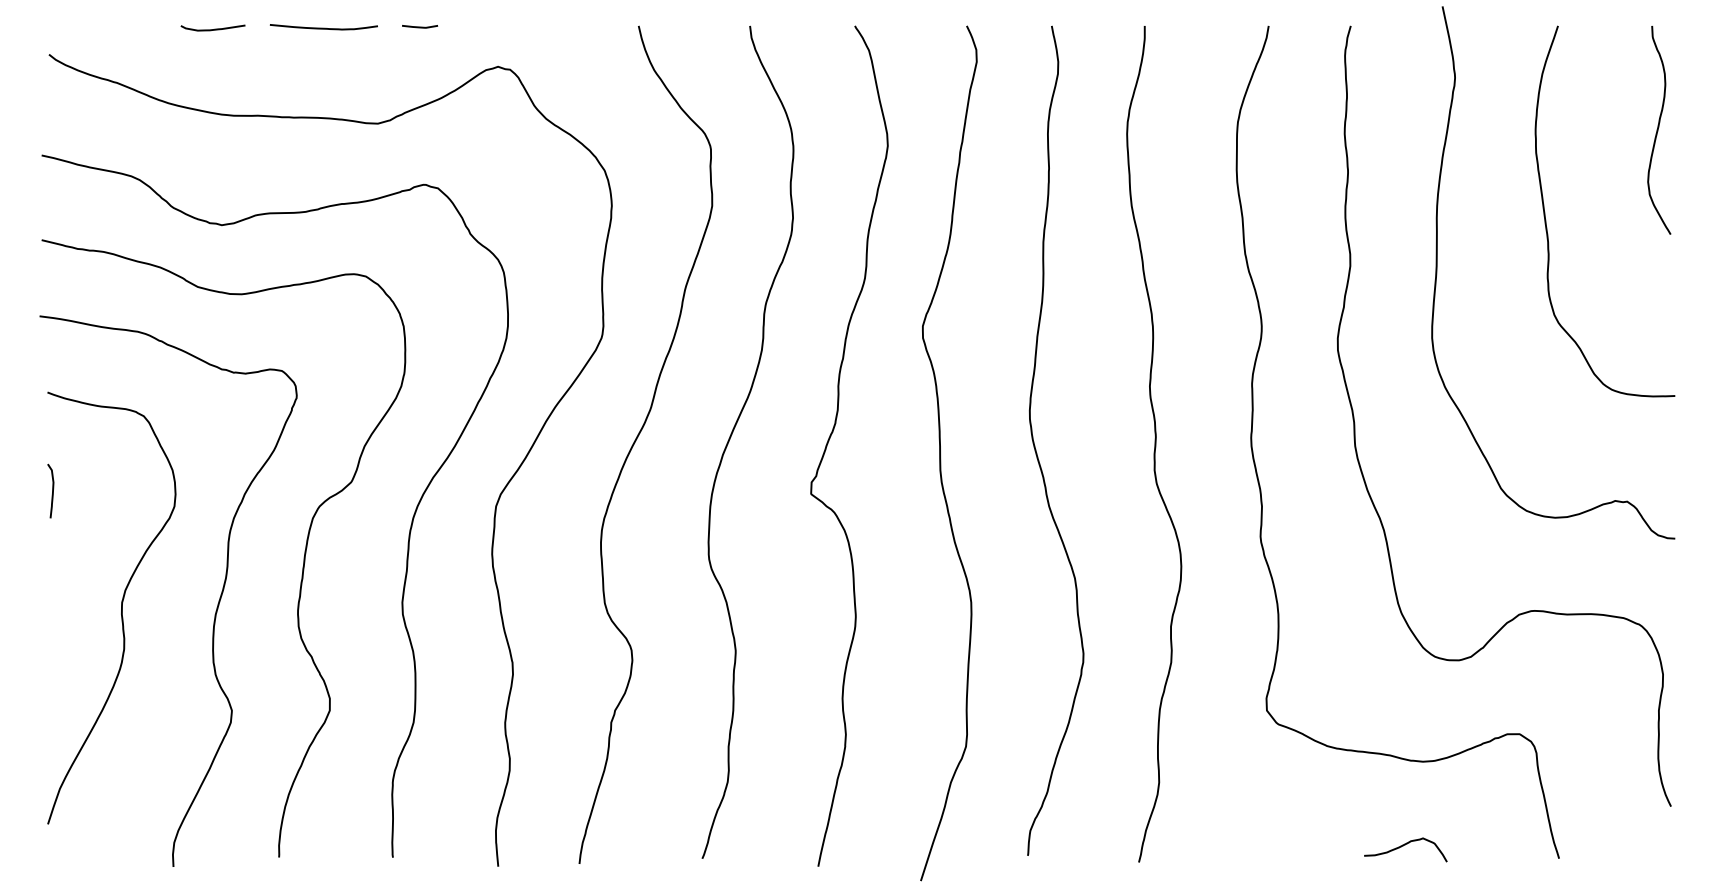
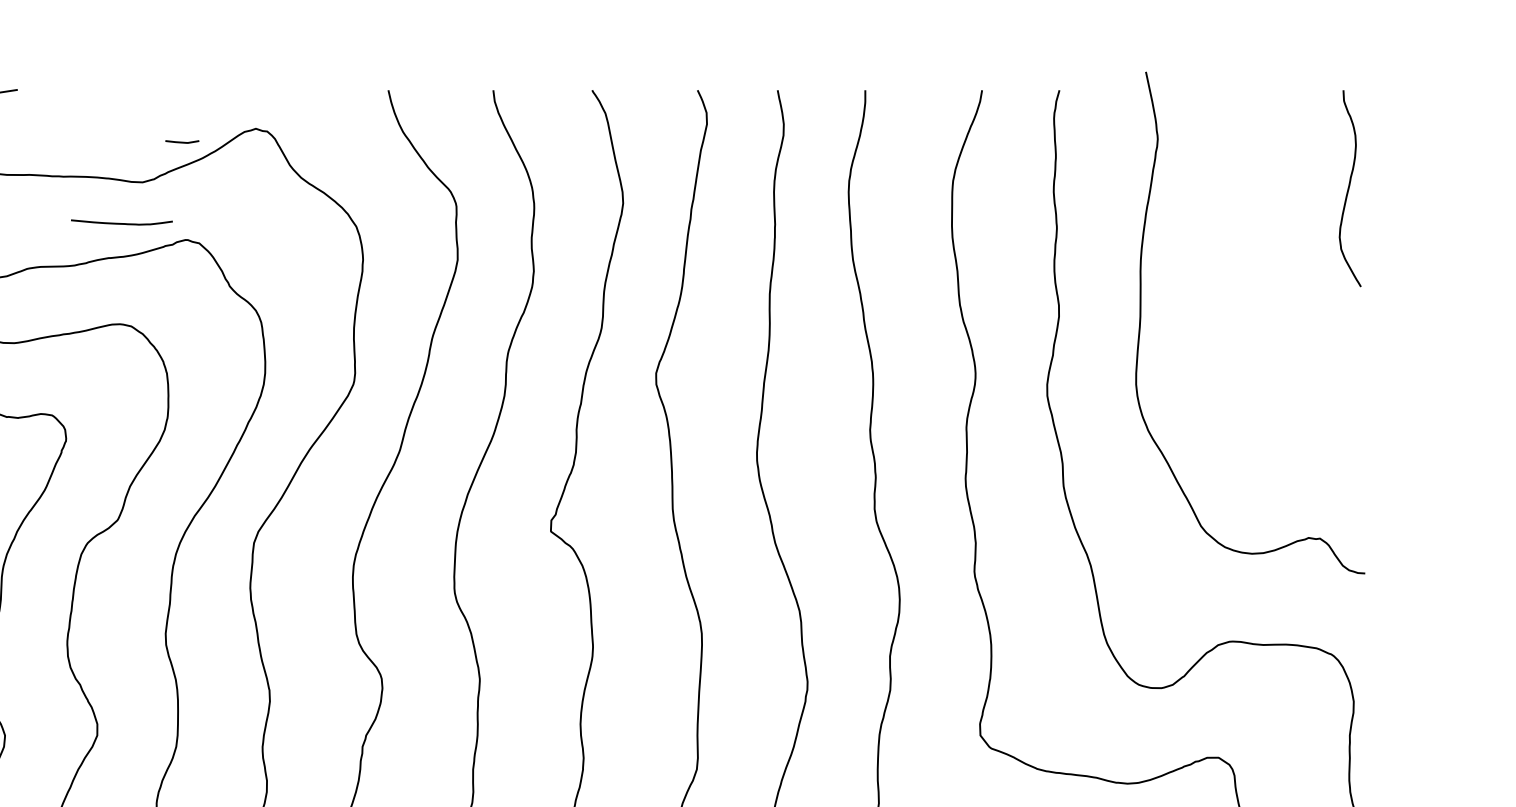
line: (420, 26) -> (182, 141), moved
curve: (323, 27) -> (121, 222), moved
curve: (1546, 219) -> (1243, 272), removed

